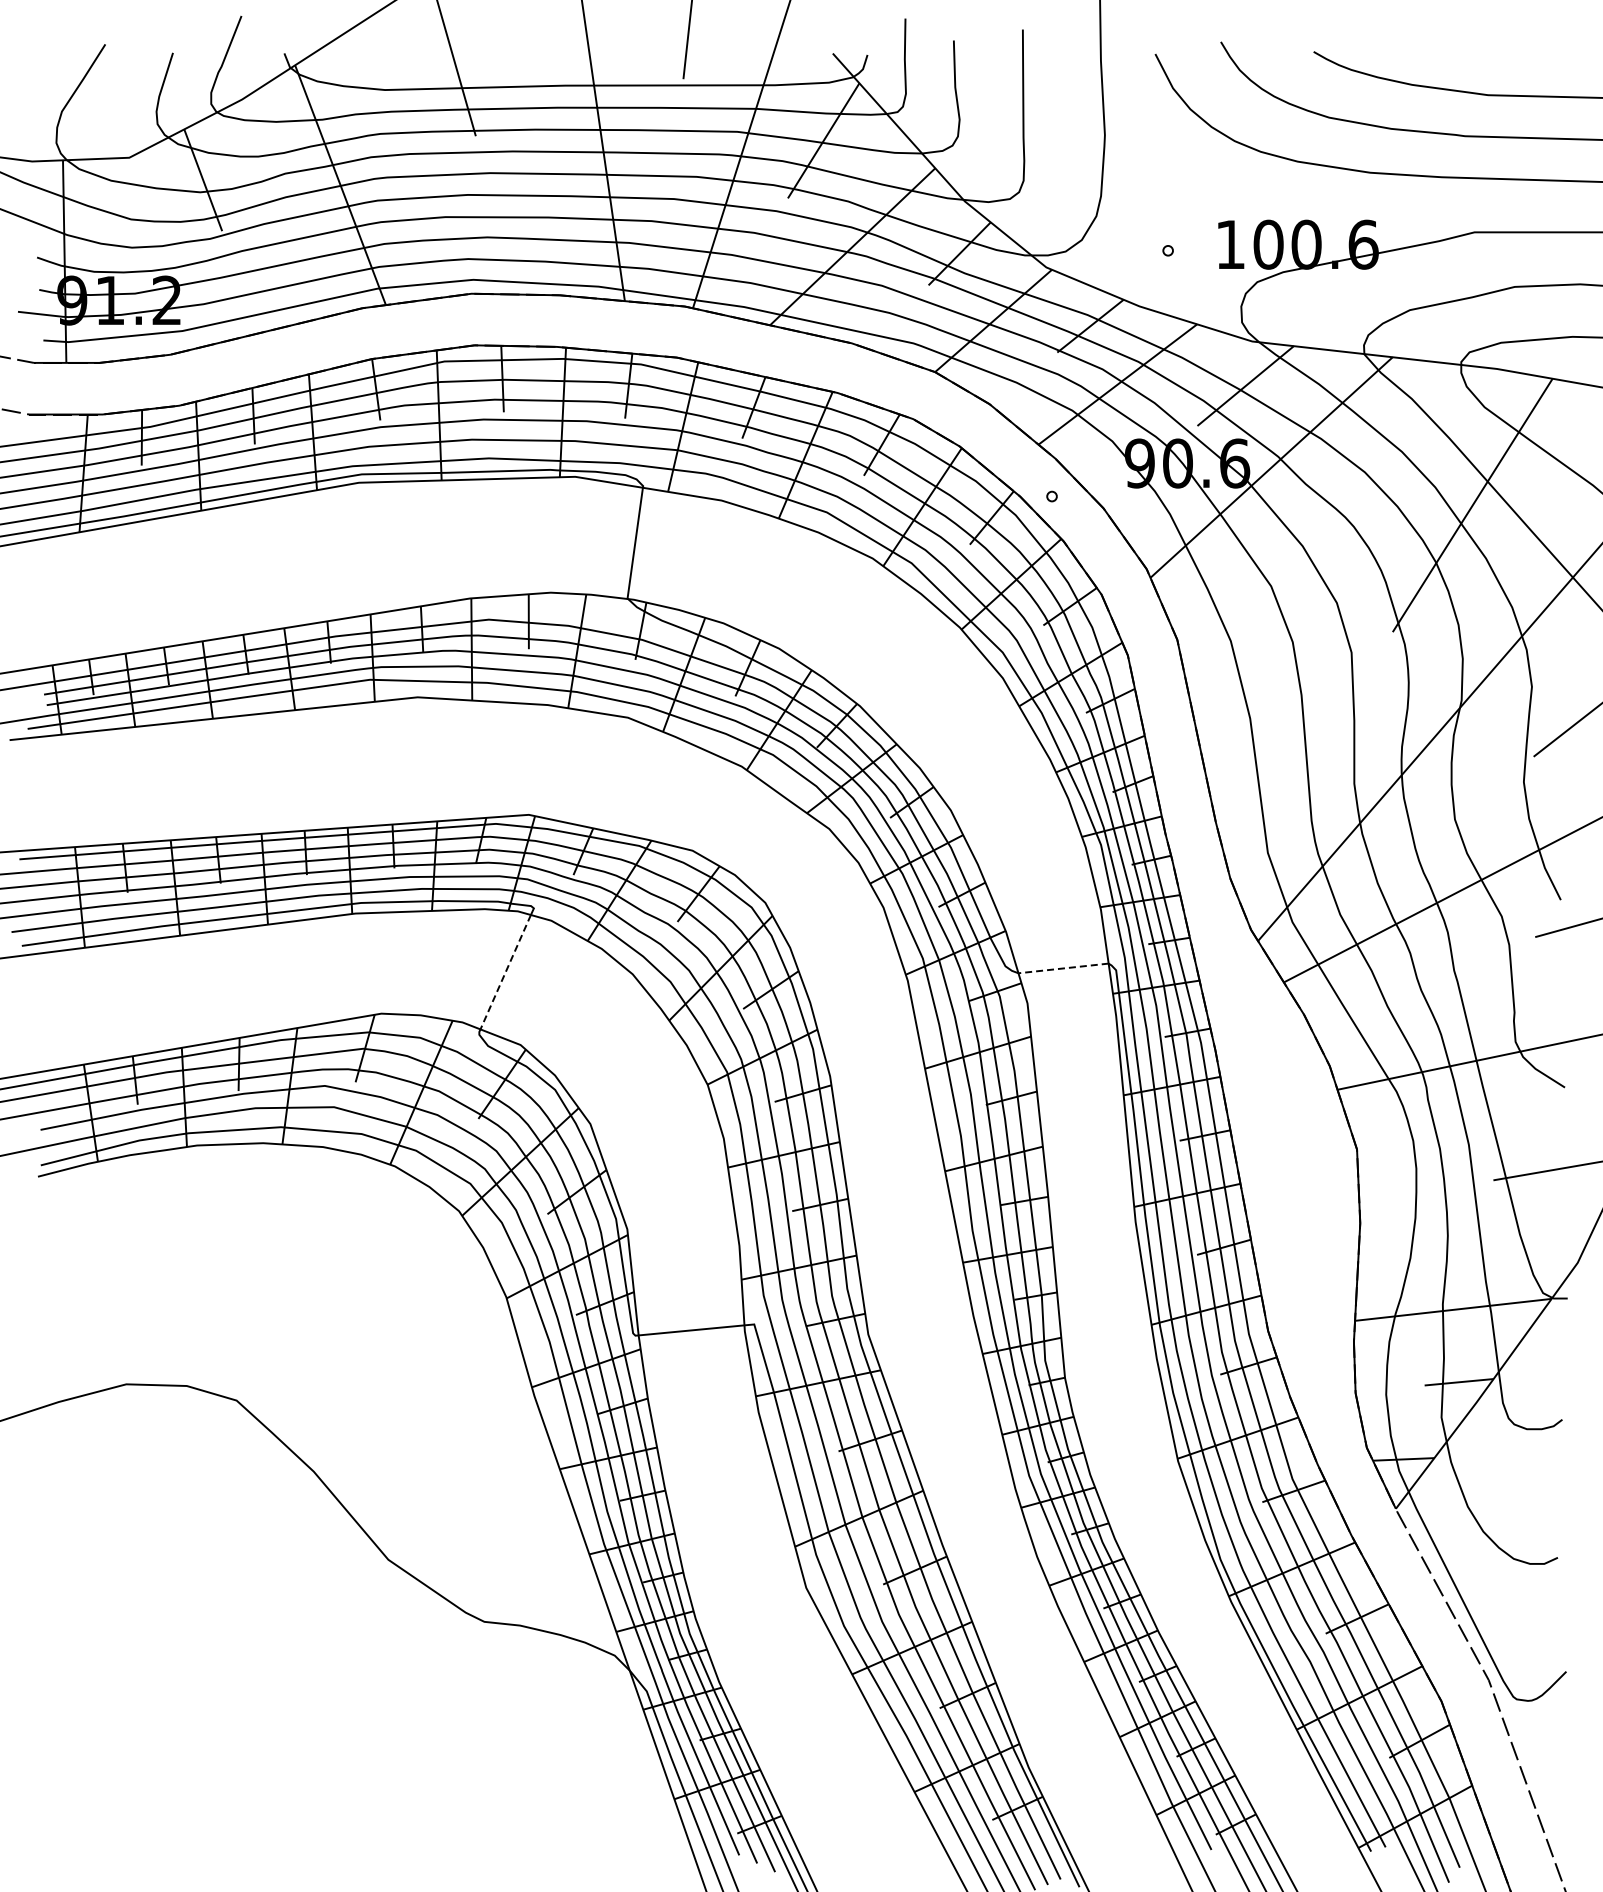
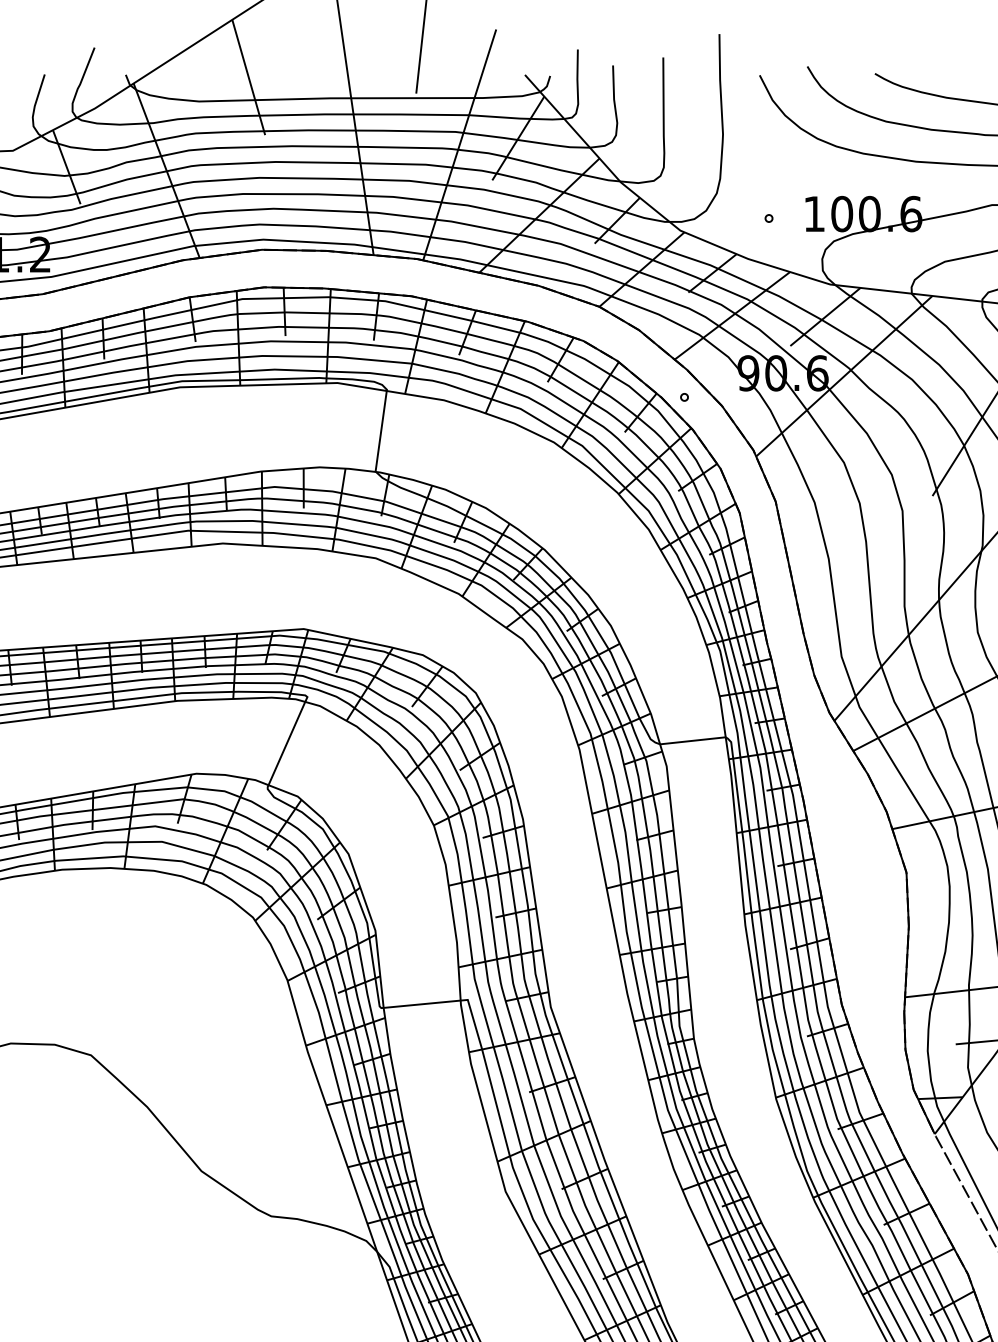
line: (1063, 968) -> (692, 740), dashed -> solid
line: (505, 972) -> (286, 743), dashed -> solid

